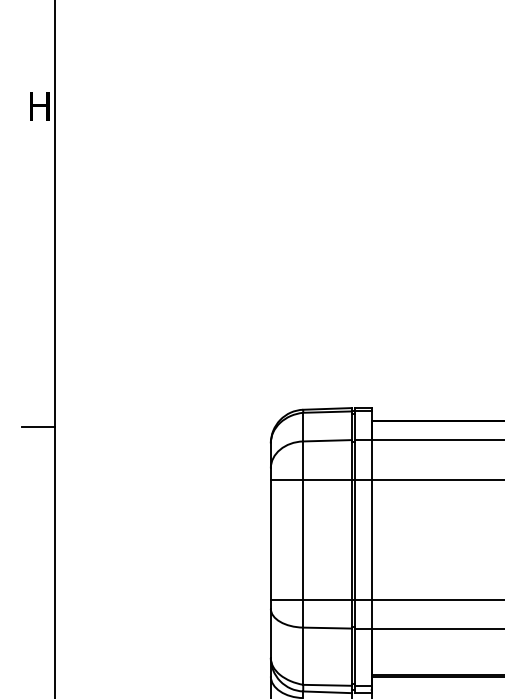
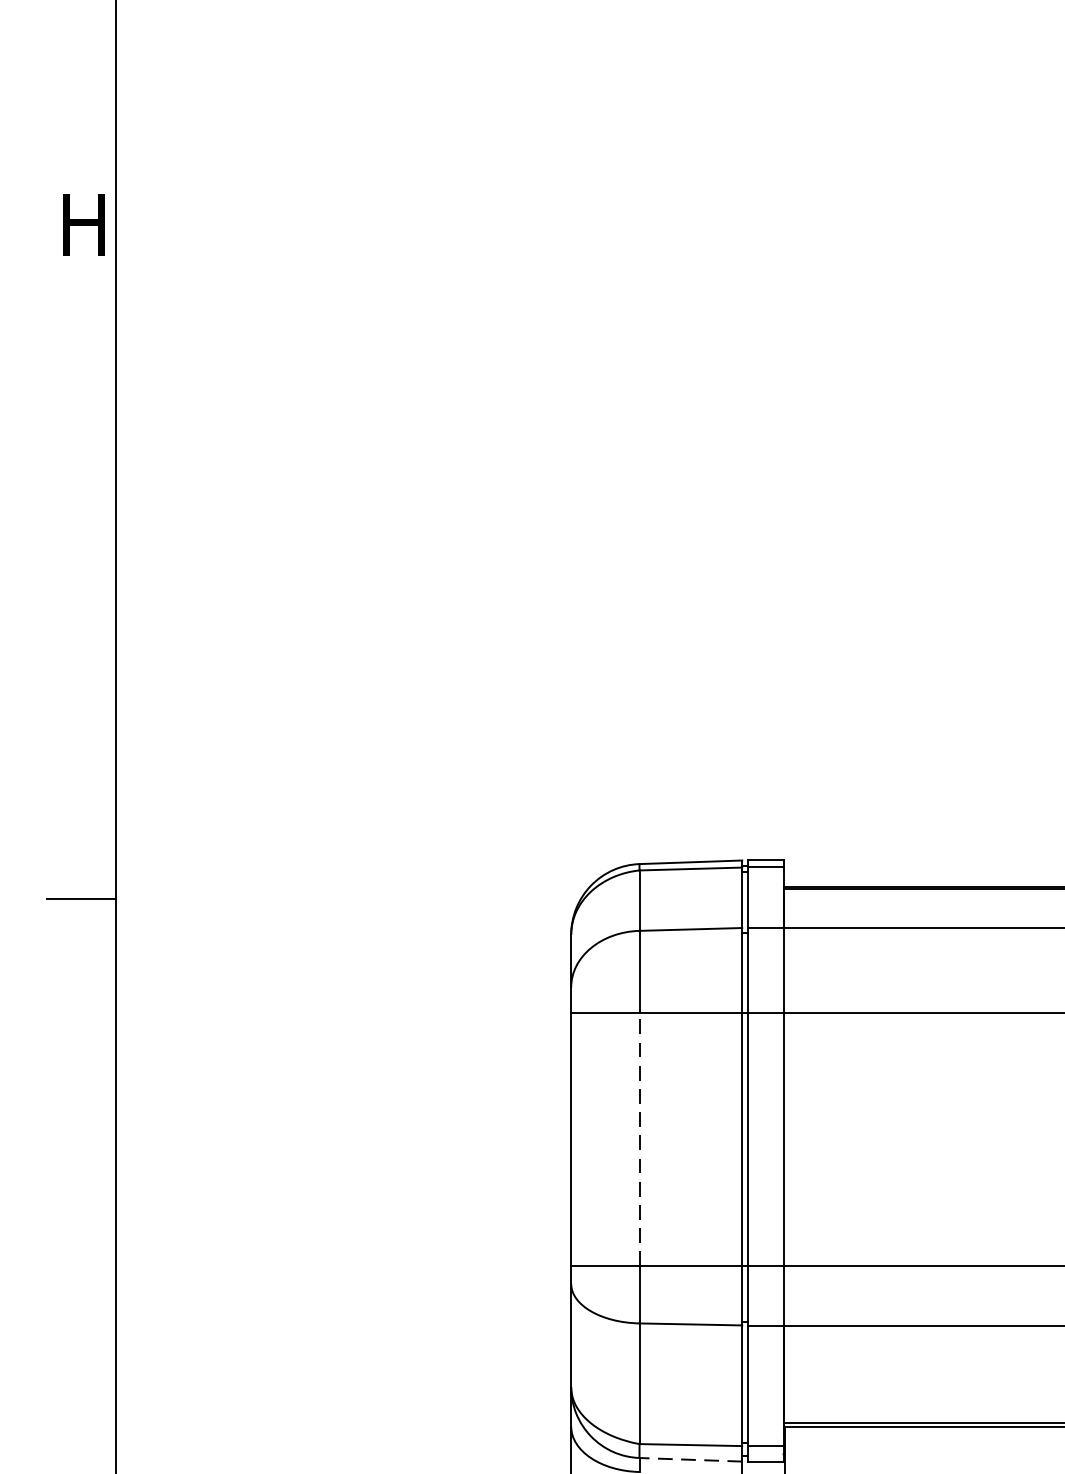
line: (303, 539) -> (640, 1137), solid -> dashed
line: (327, 692) -> (690, 1460), solid -> dashed

